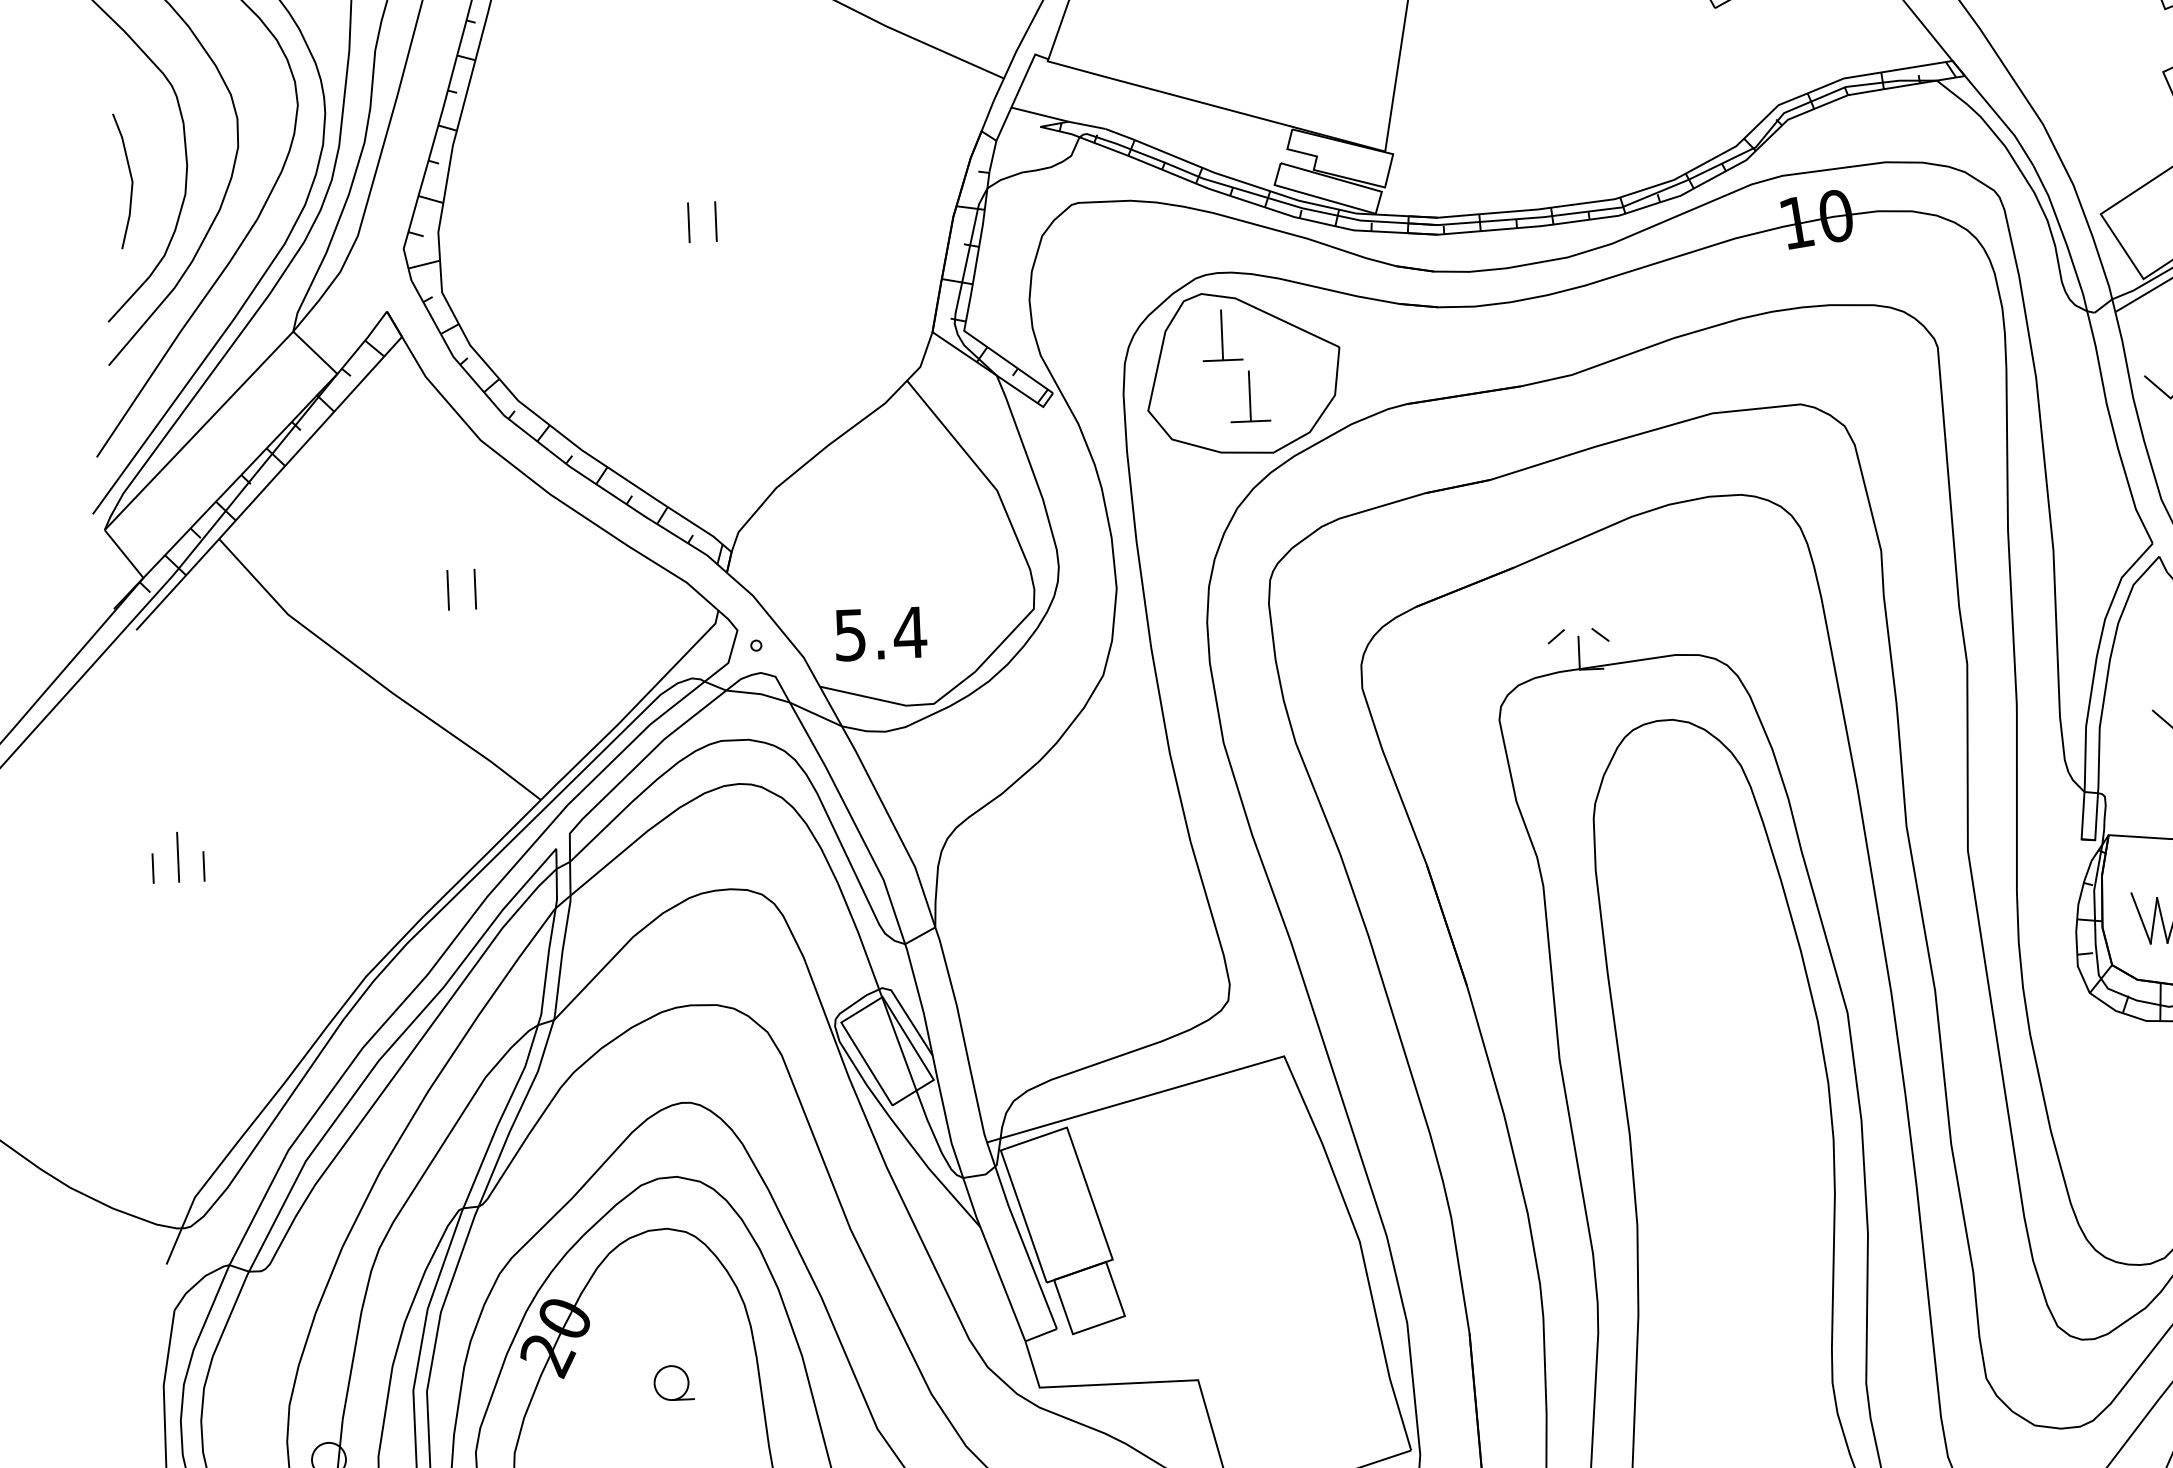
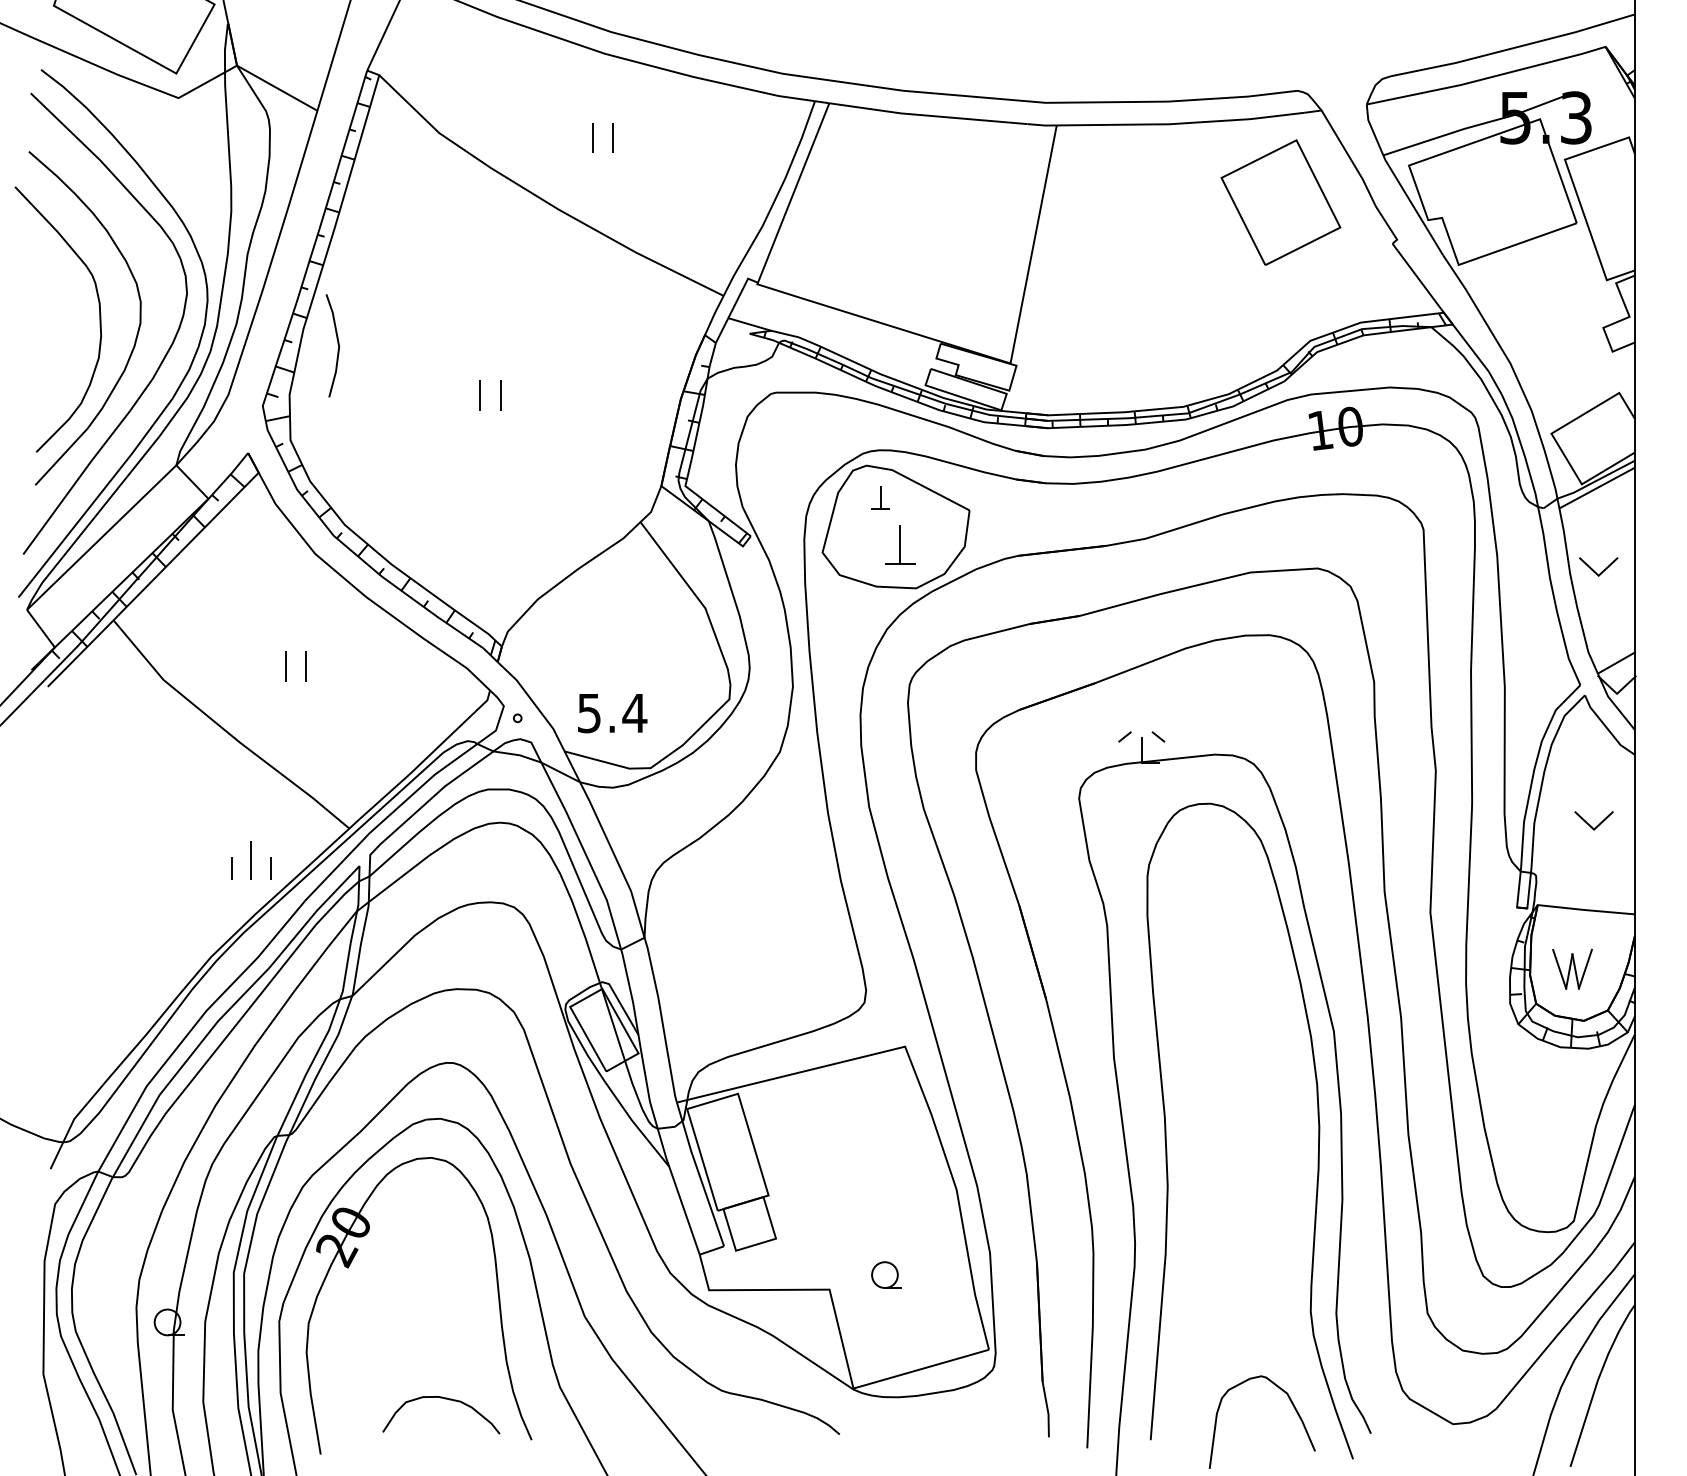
line: (130, 179) -> (337, 344), moved
part: (1221, 335) -> (880, 497), size x0.6
part: (178, 857) -> (251, 860), moved
part: (673, 1382) -> (886, 1274), moved

